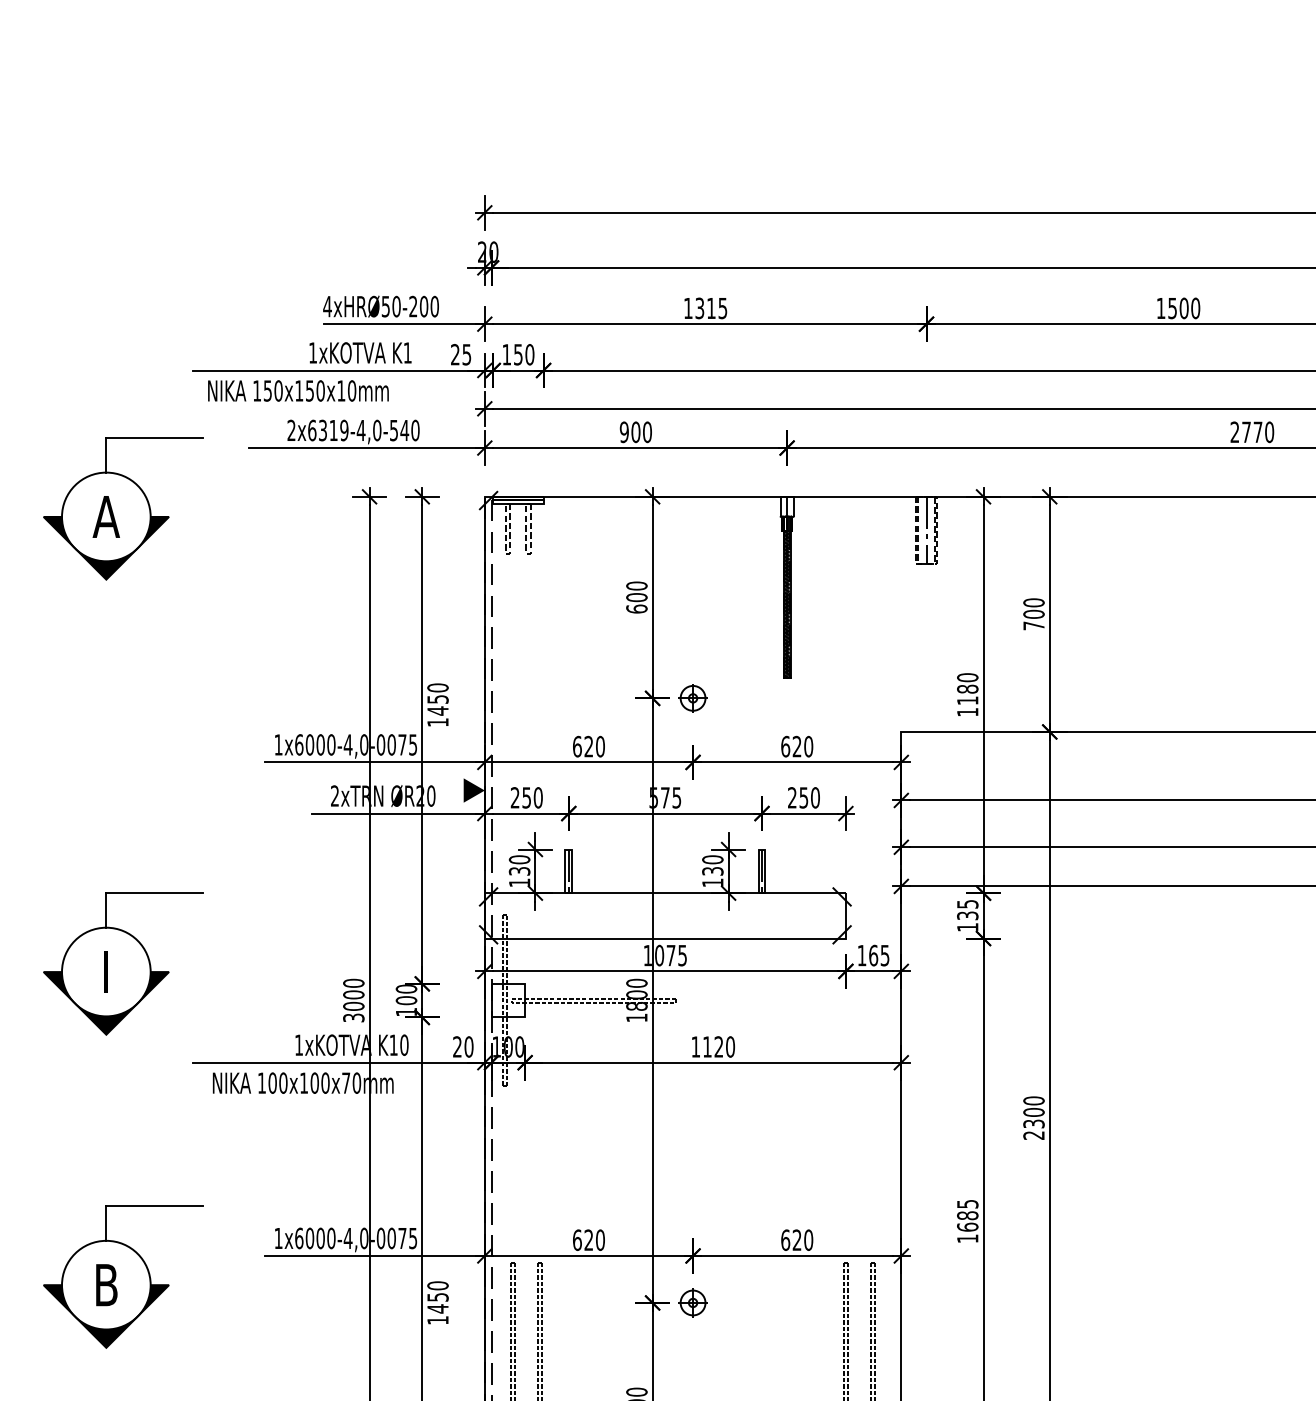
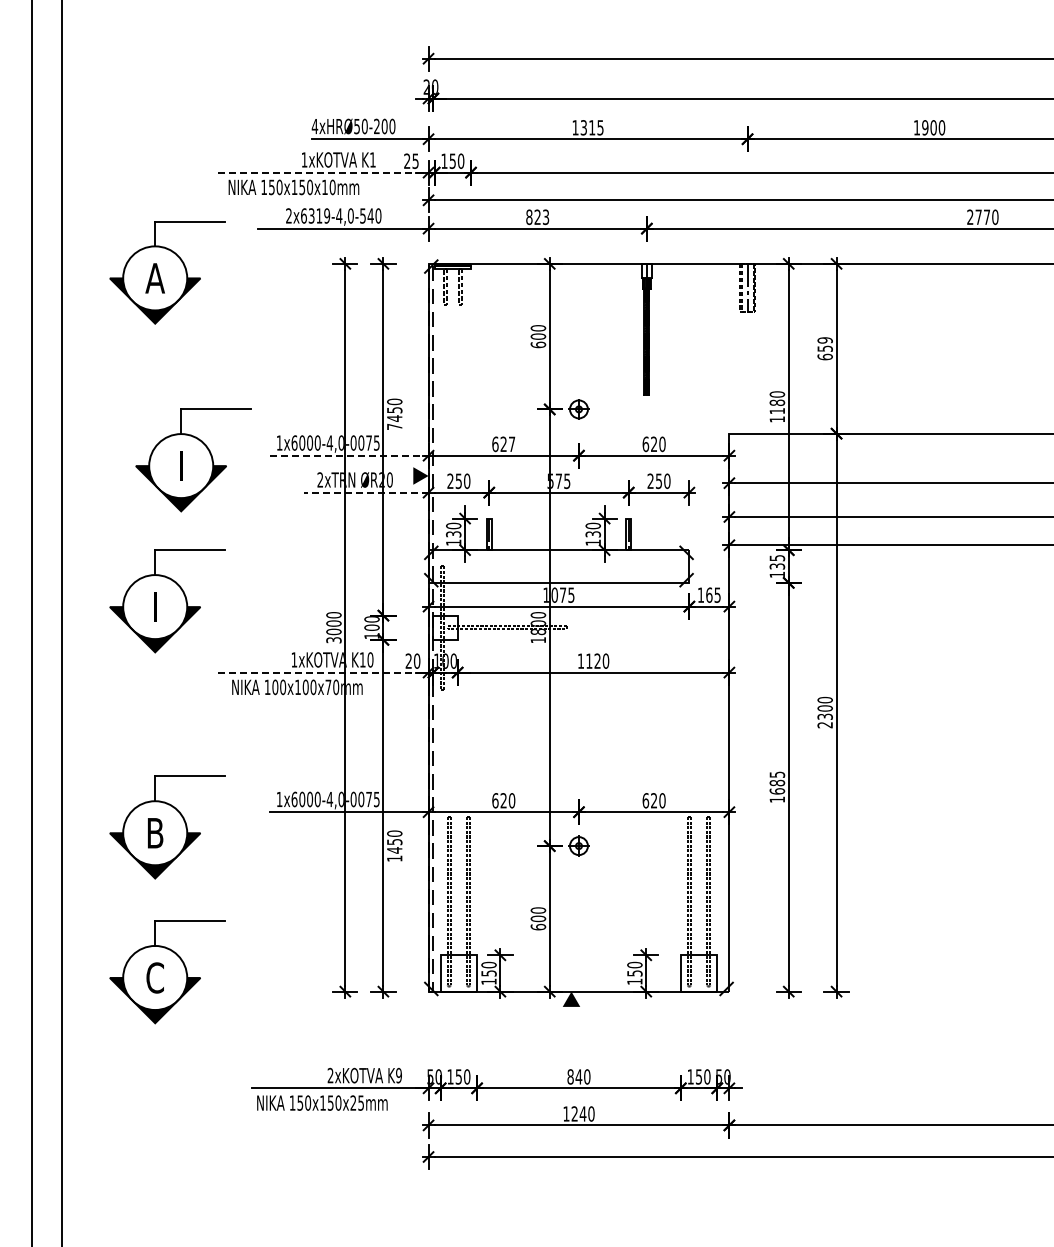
text: (1172, 308) -> (925, 127), 1500 -> 1900
line: (339, 370) -> (323, 172), solid -> dashed
text: (635, 431) -> (537, 216), 900 -> 823
text: (1033, 614) -> (824, 348), 700 -> 659
text: (437, 722) -> (394, 426), 1450 -> 7450
text: (599, 746) -> (511, 444), 620 -> 627
line: (375, 762) -> (349, 455), solid -> dashed
part: (159, 769) -> (193, 460), added
line: (397, 813) -> (365, 492), solid -> dashed
line: (339, 1062) -> (323, 672), solid -> dashed

